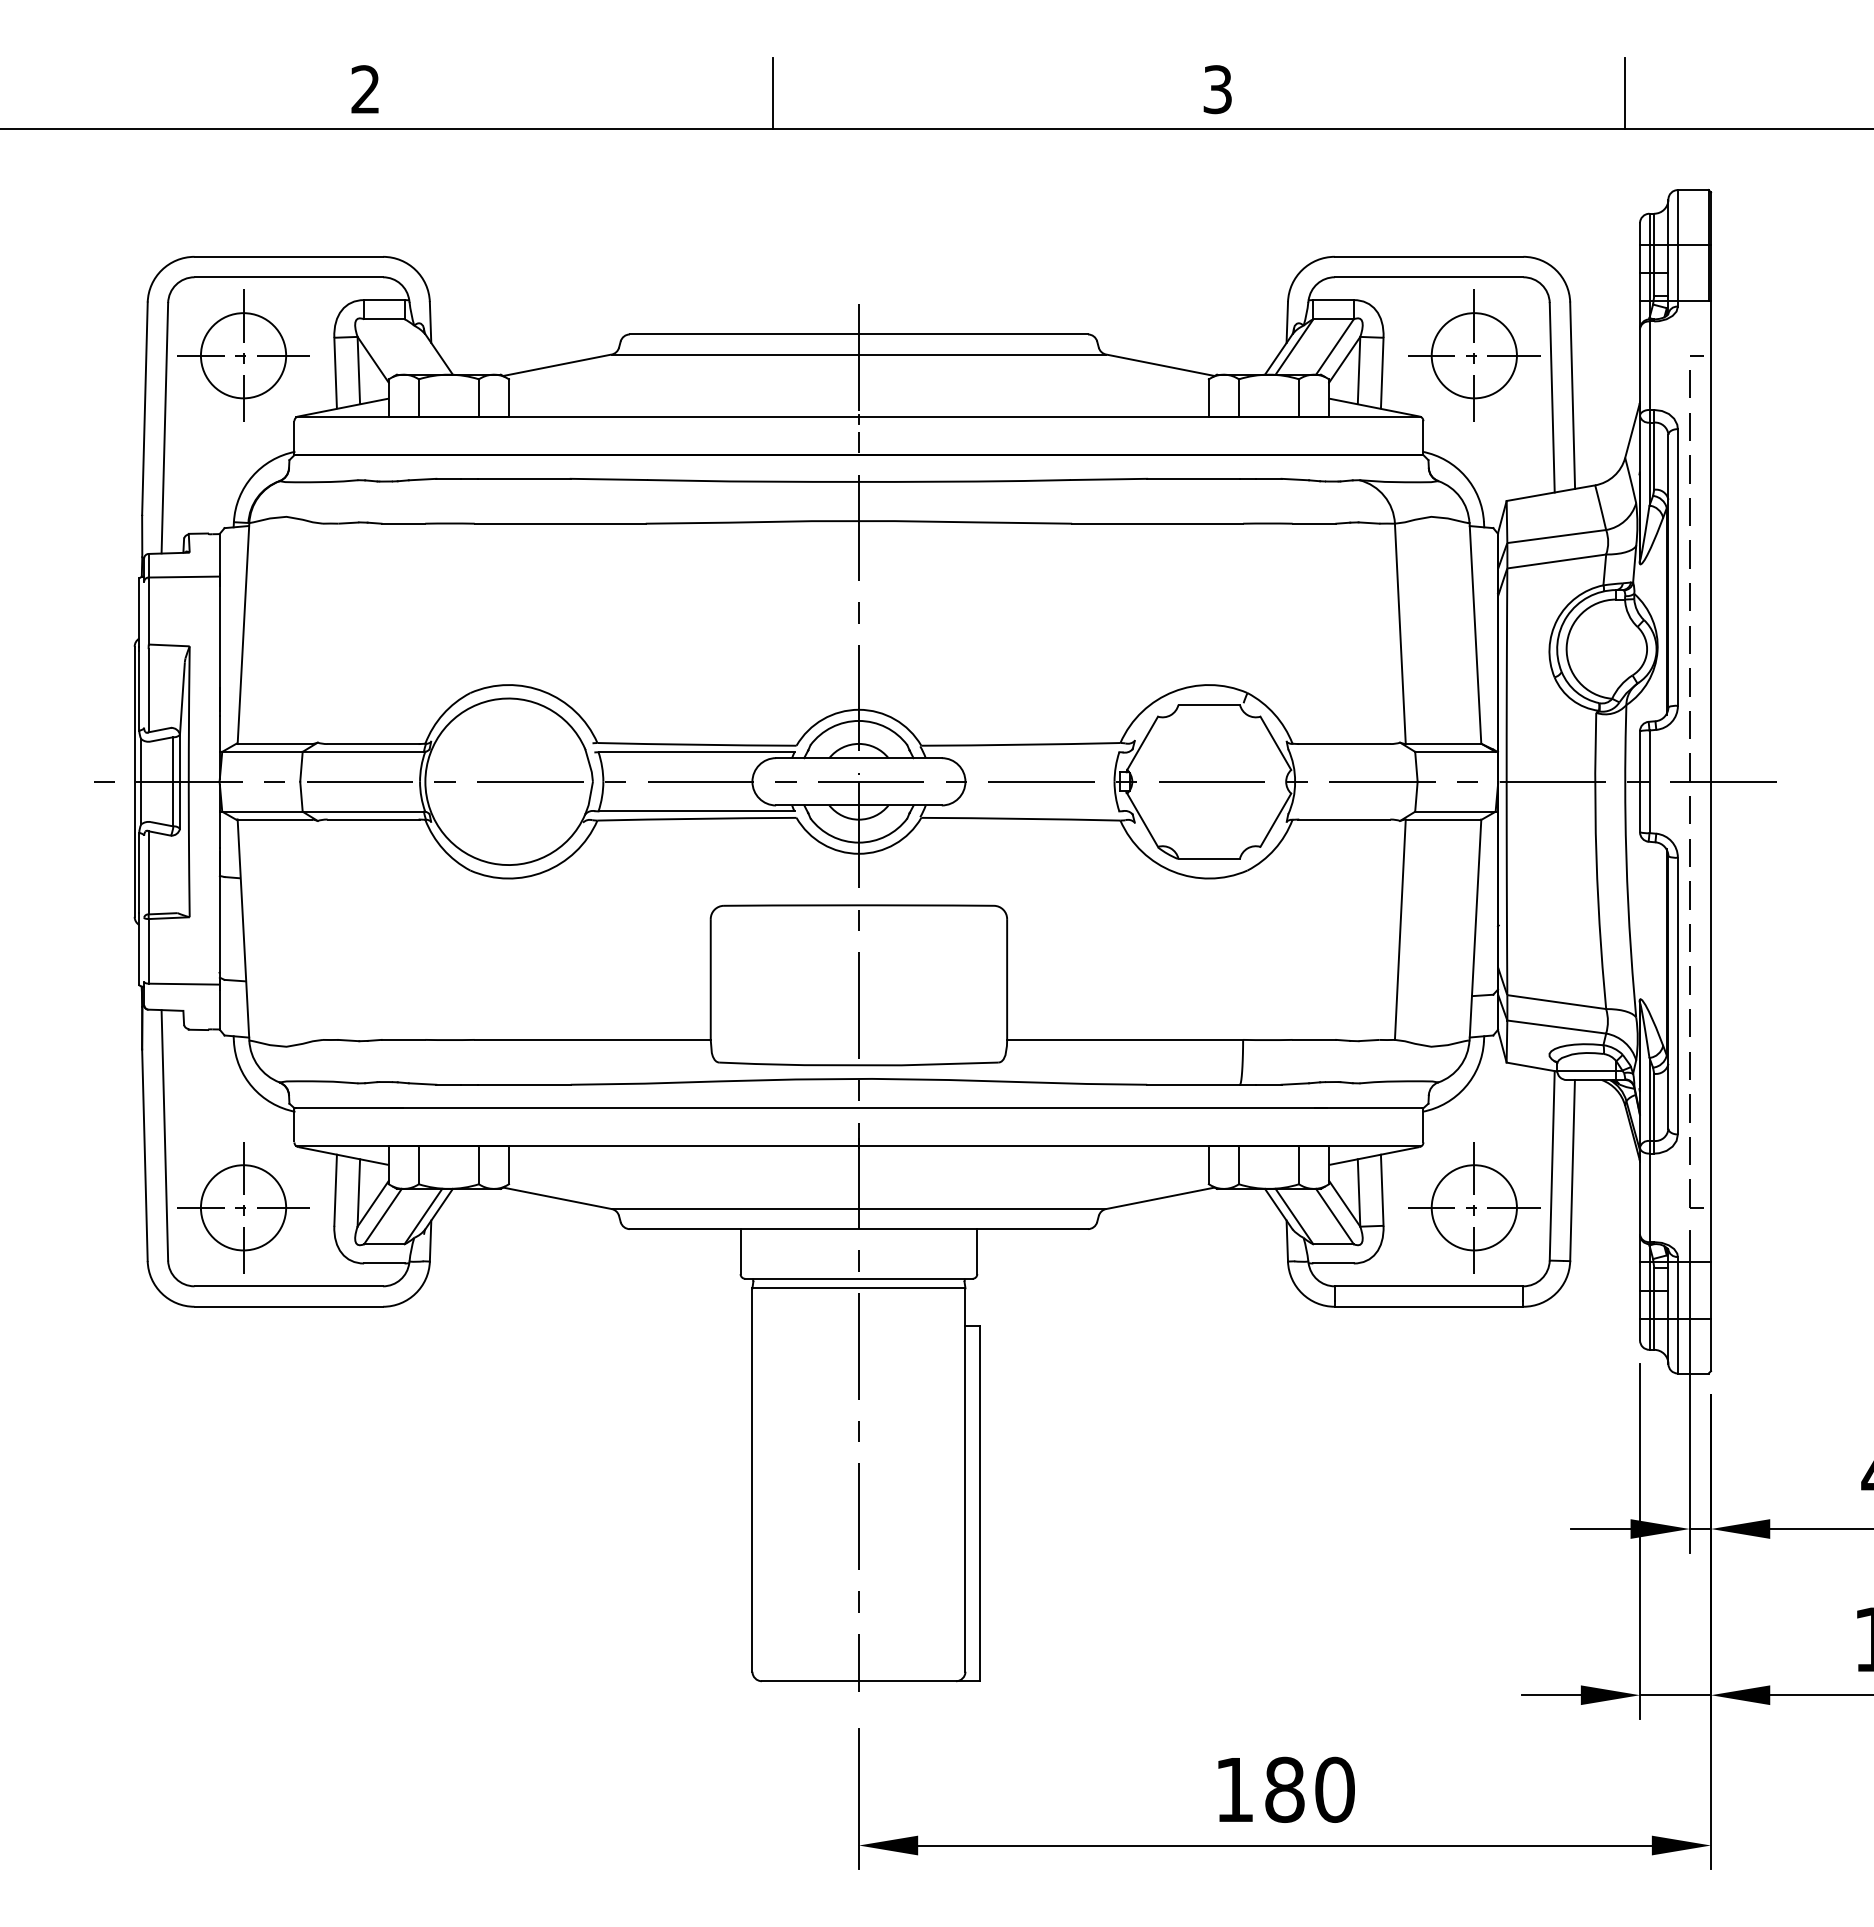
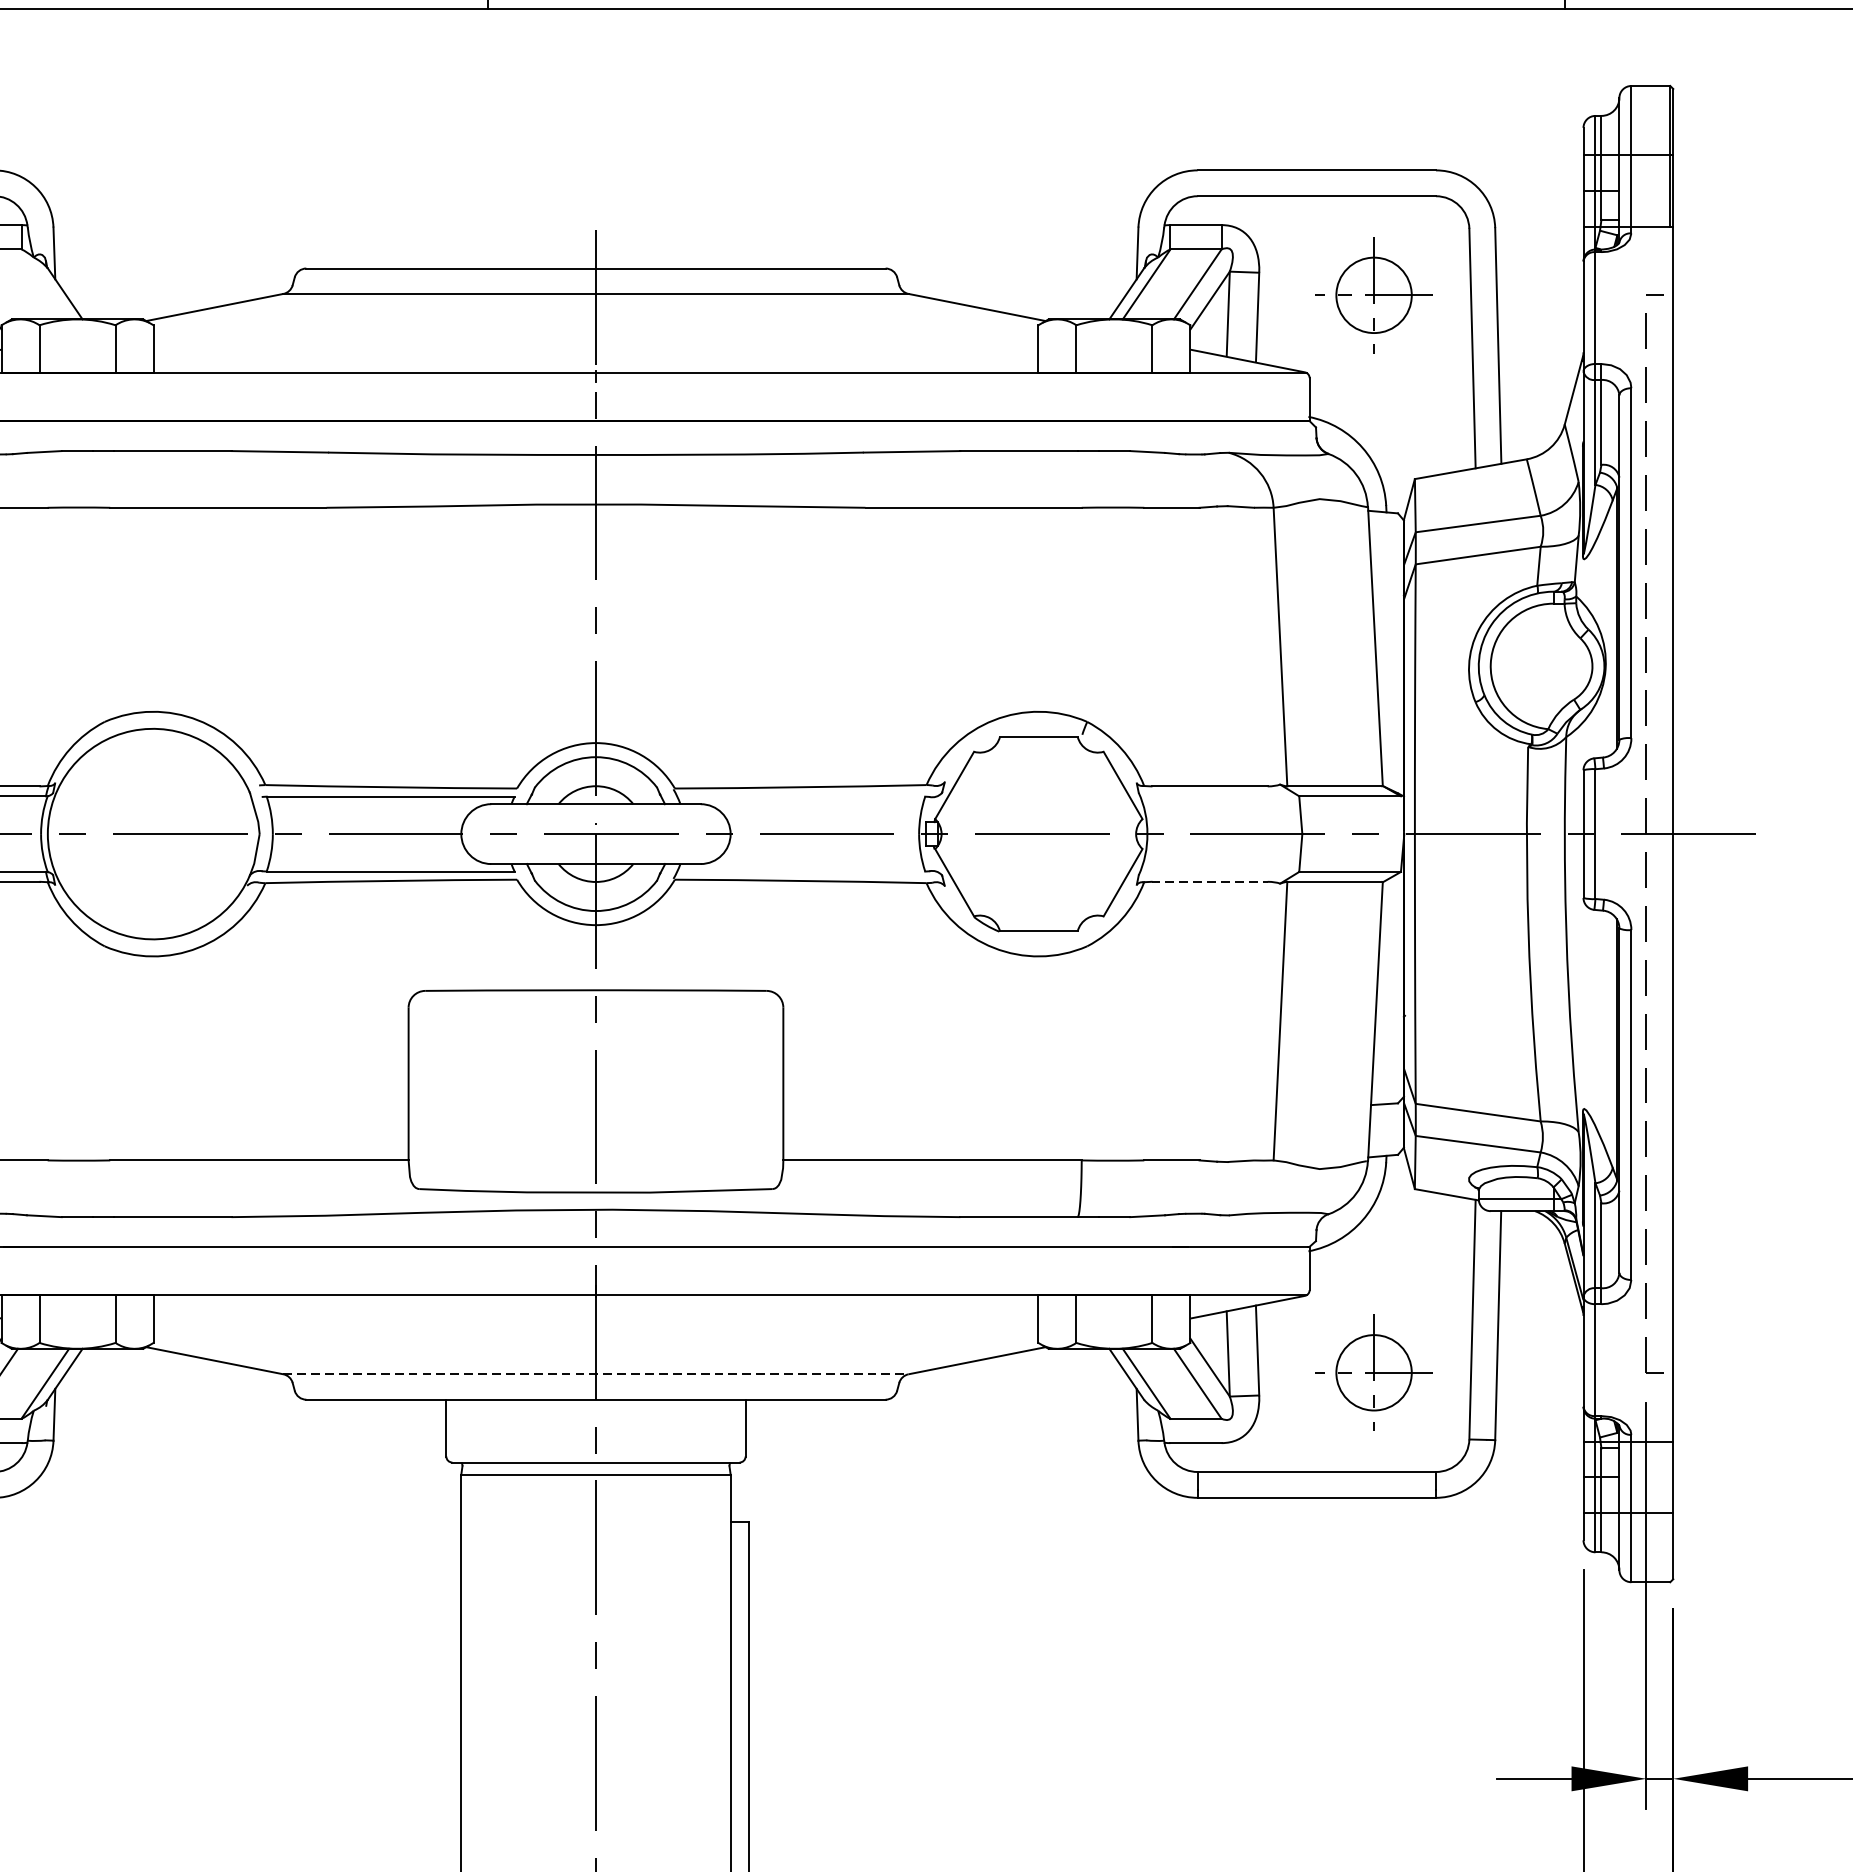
part: (1474, 355) -> (1374, 295), size x0.7
line: (1344, 819) -> (1209, 881), solid -> dashed
part: (1474, 1207) -> (1374, 1372), size x0.7
line: (859, 1209) -> (596, 1374), solid -> dashed

